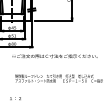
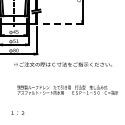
line: (53, 21) -> (61, 24), solid -> dashed

